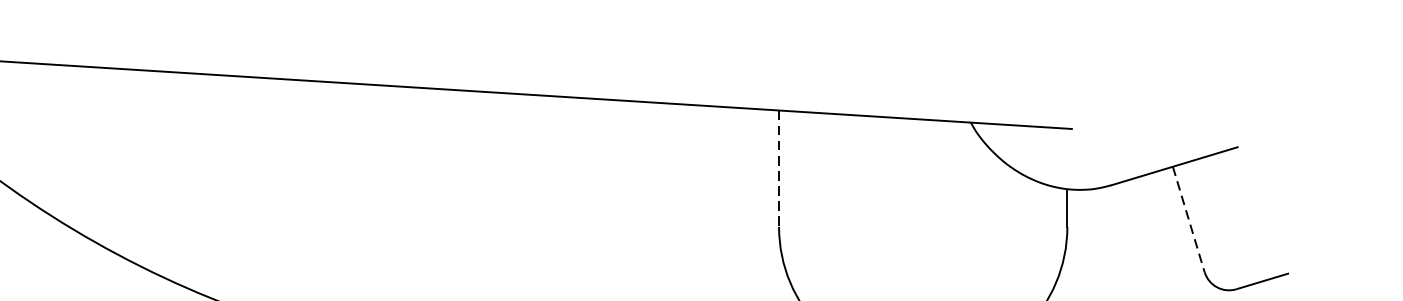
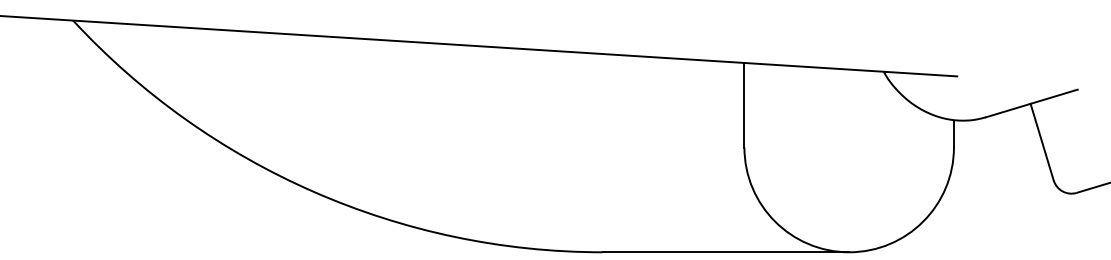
line: (779, 169) -> (744, 105), dashed -> solid
line: (1189, 219) -> (1042, 142), dashed -> solid

